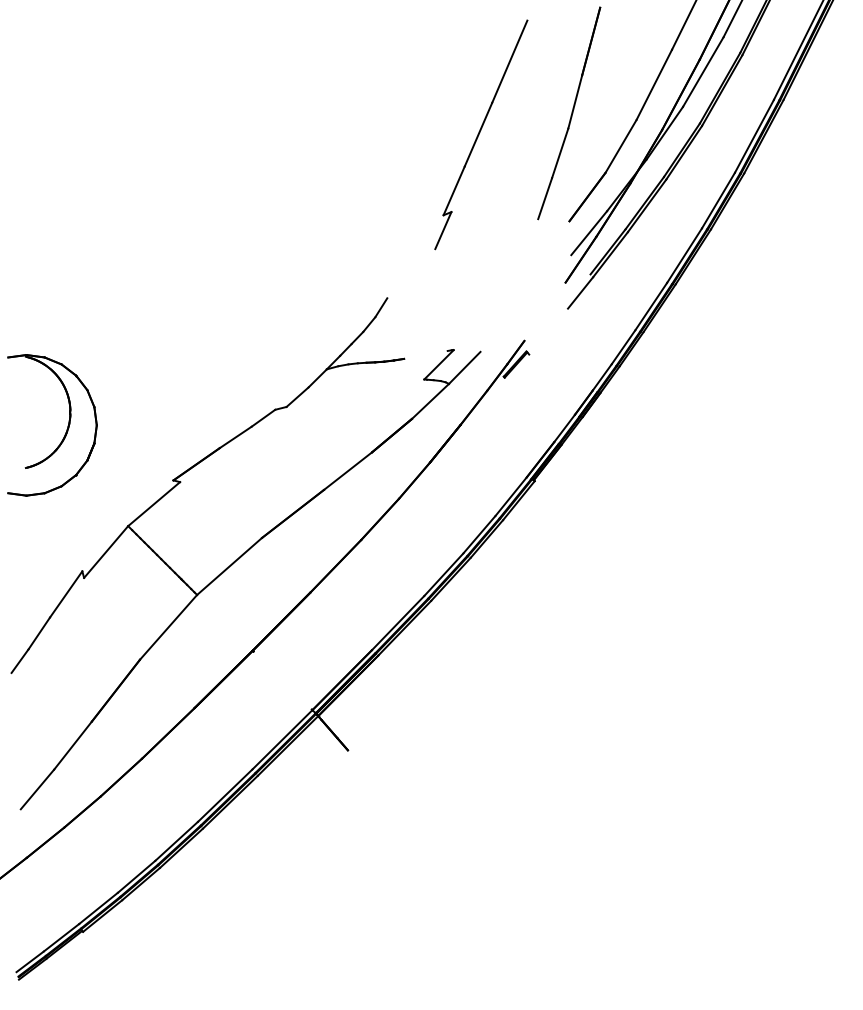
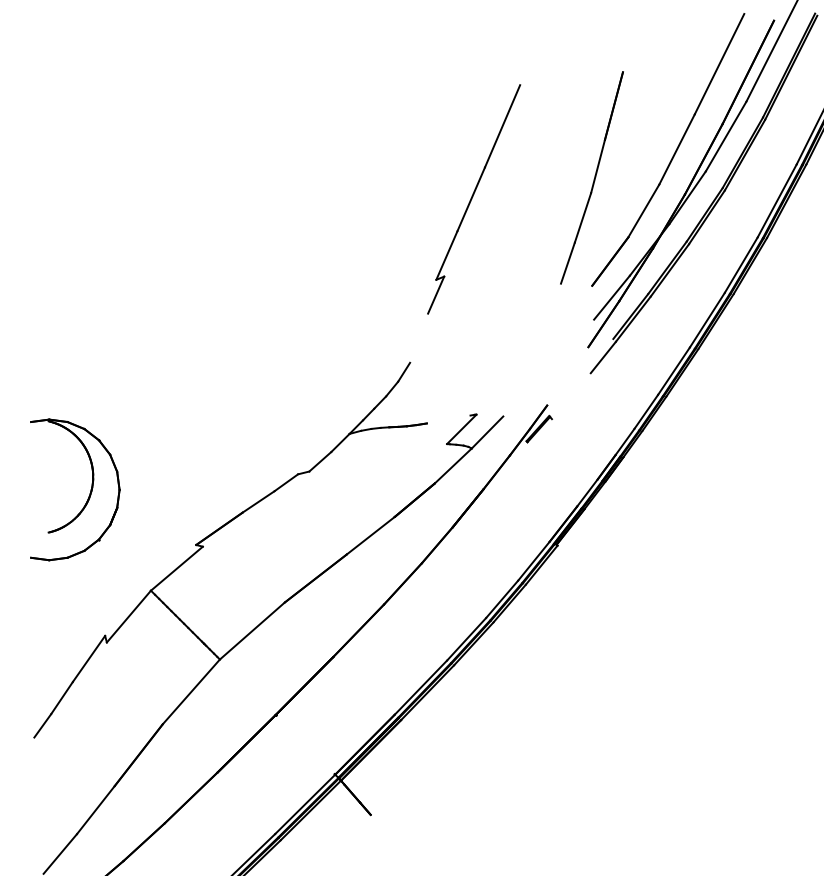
part: (481, 134) -> (474, 199), moved

